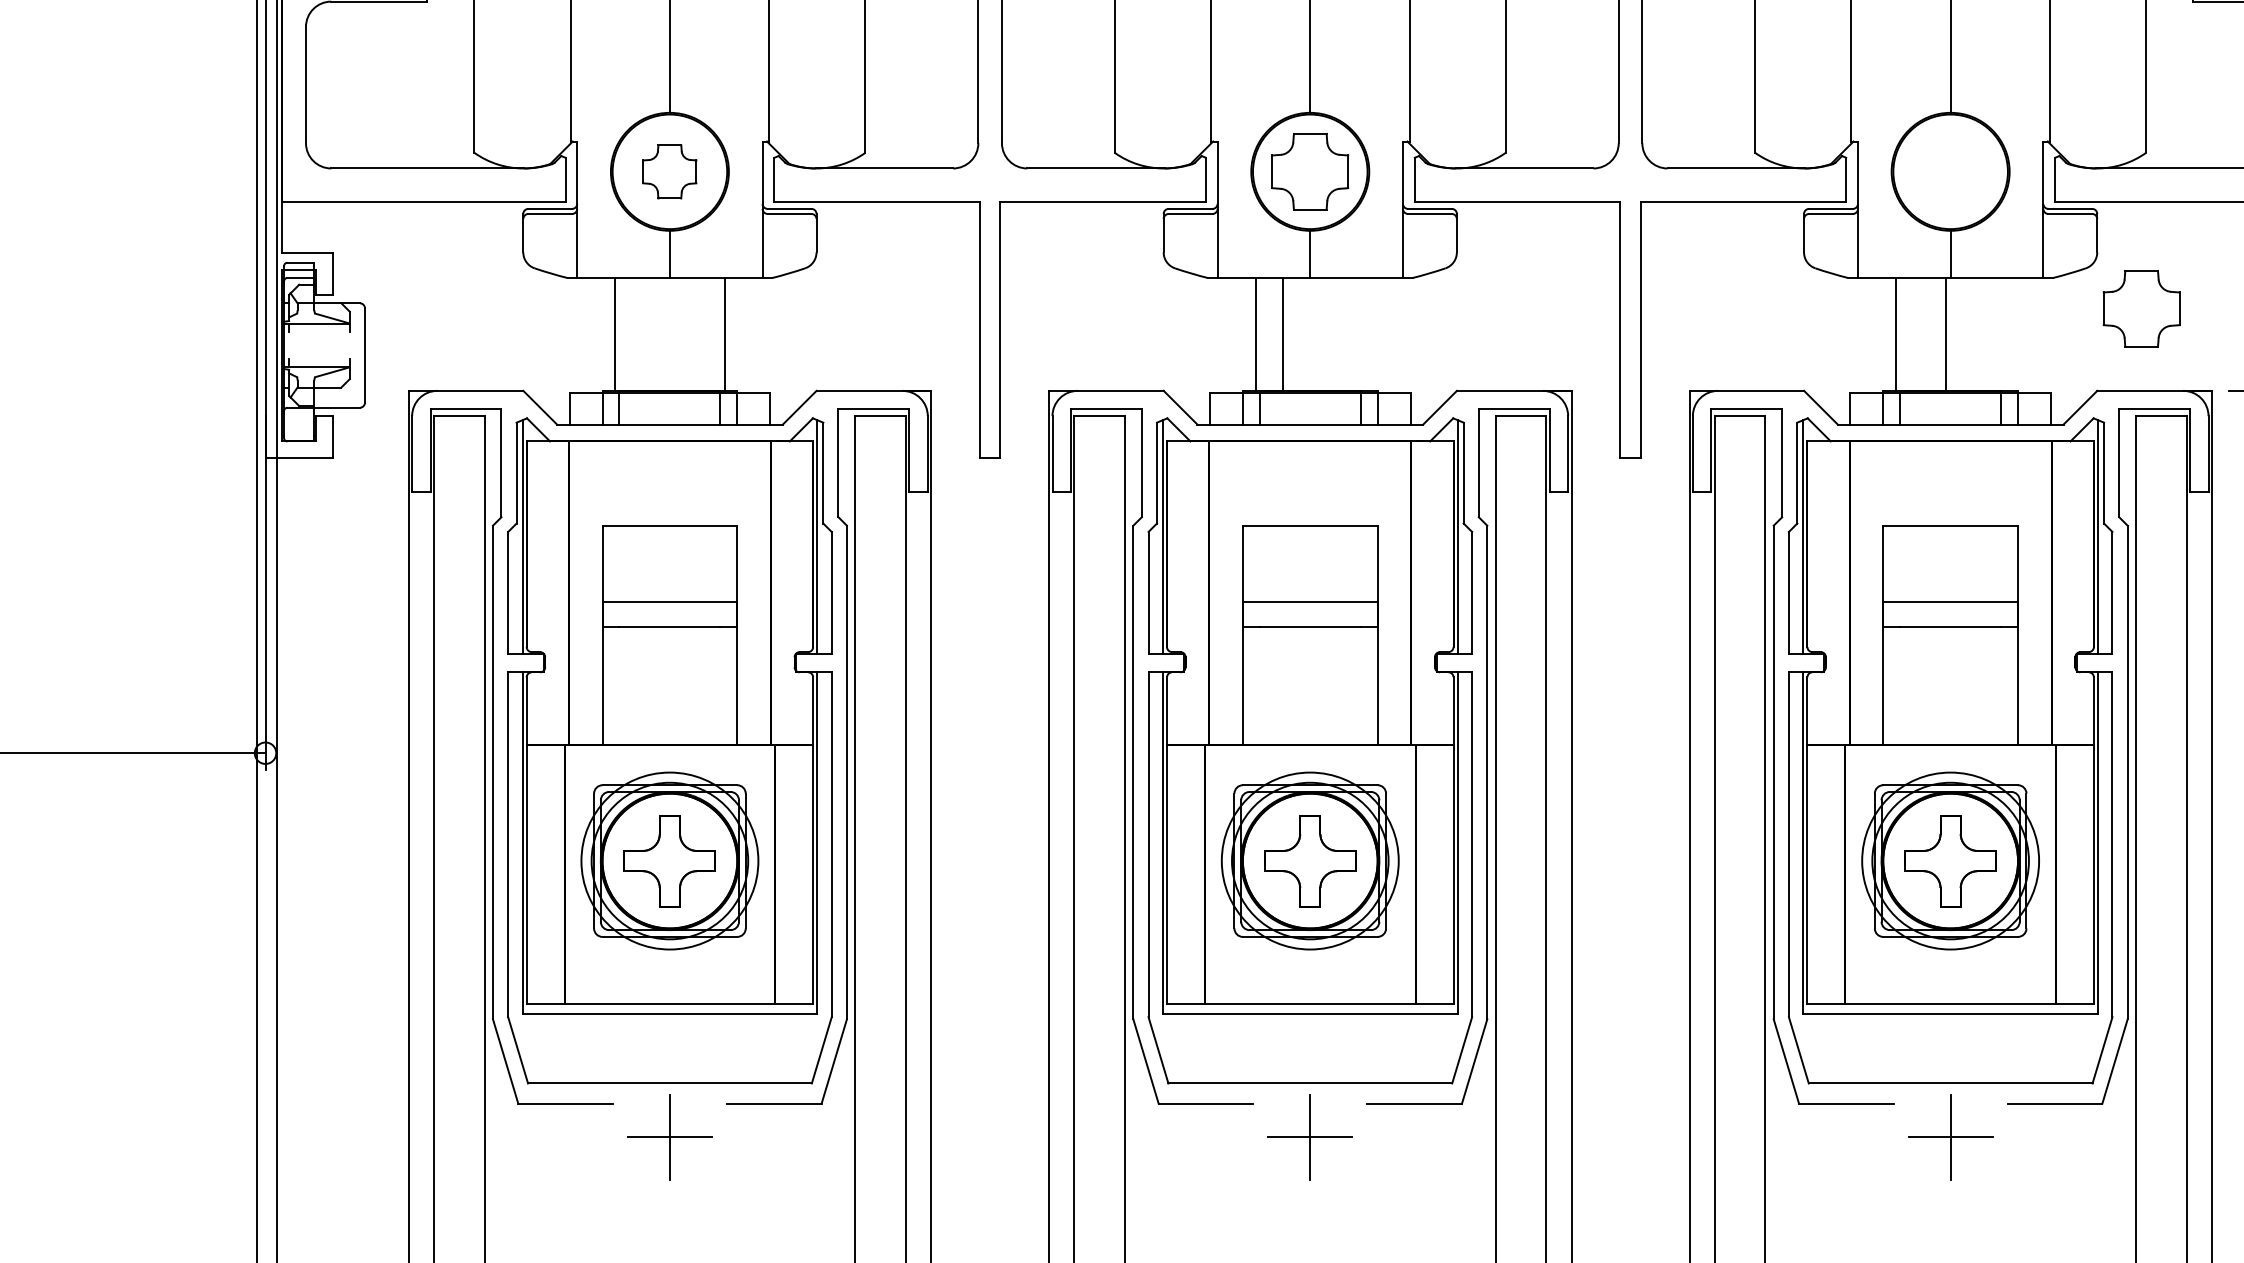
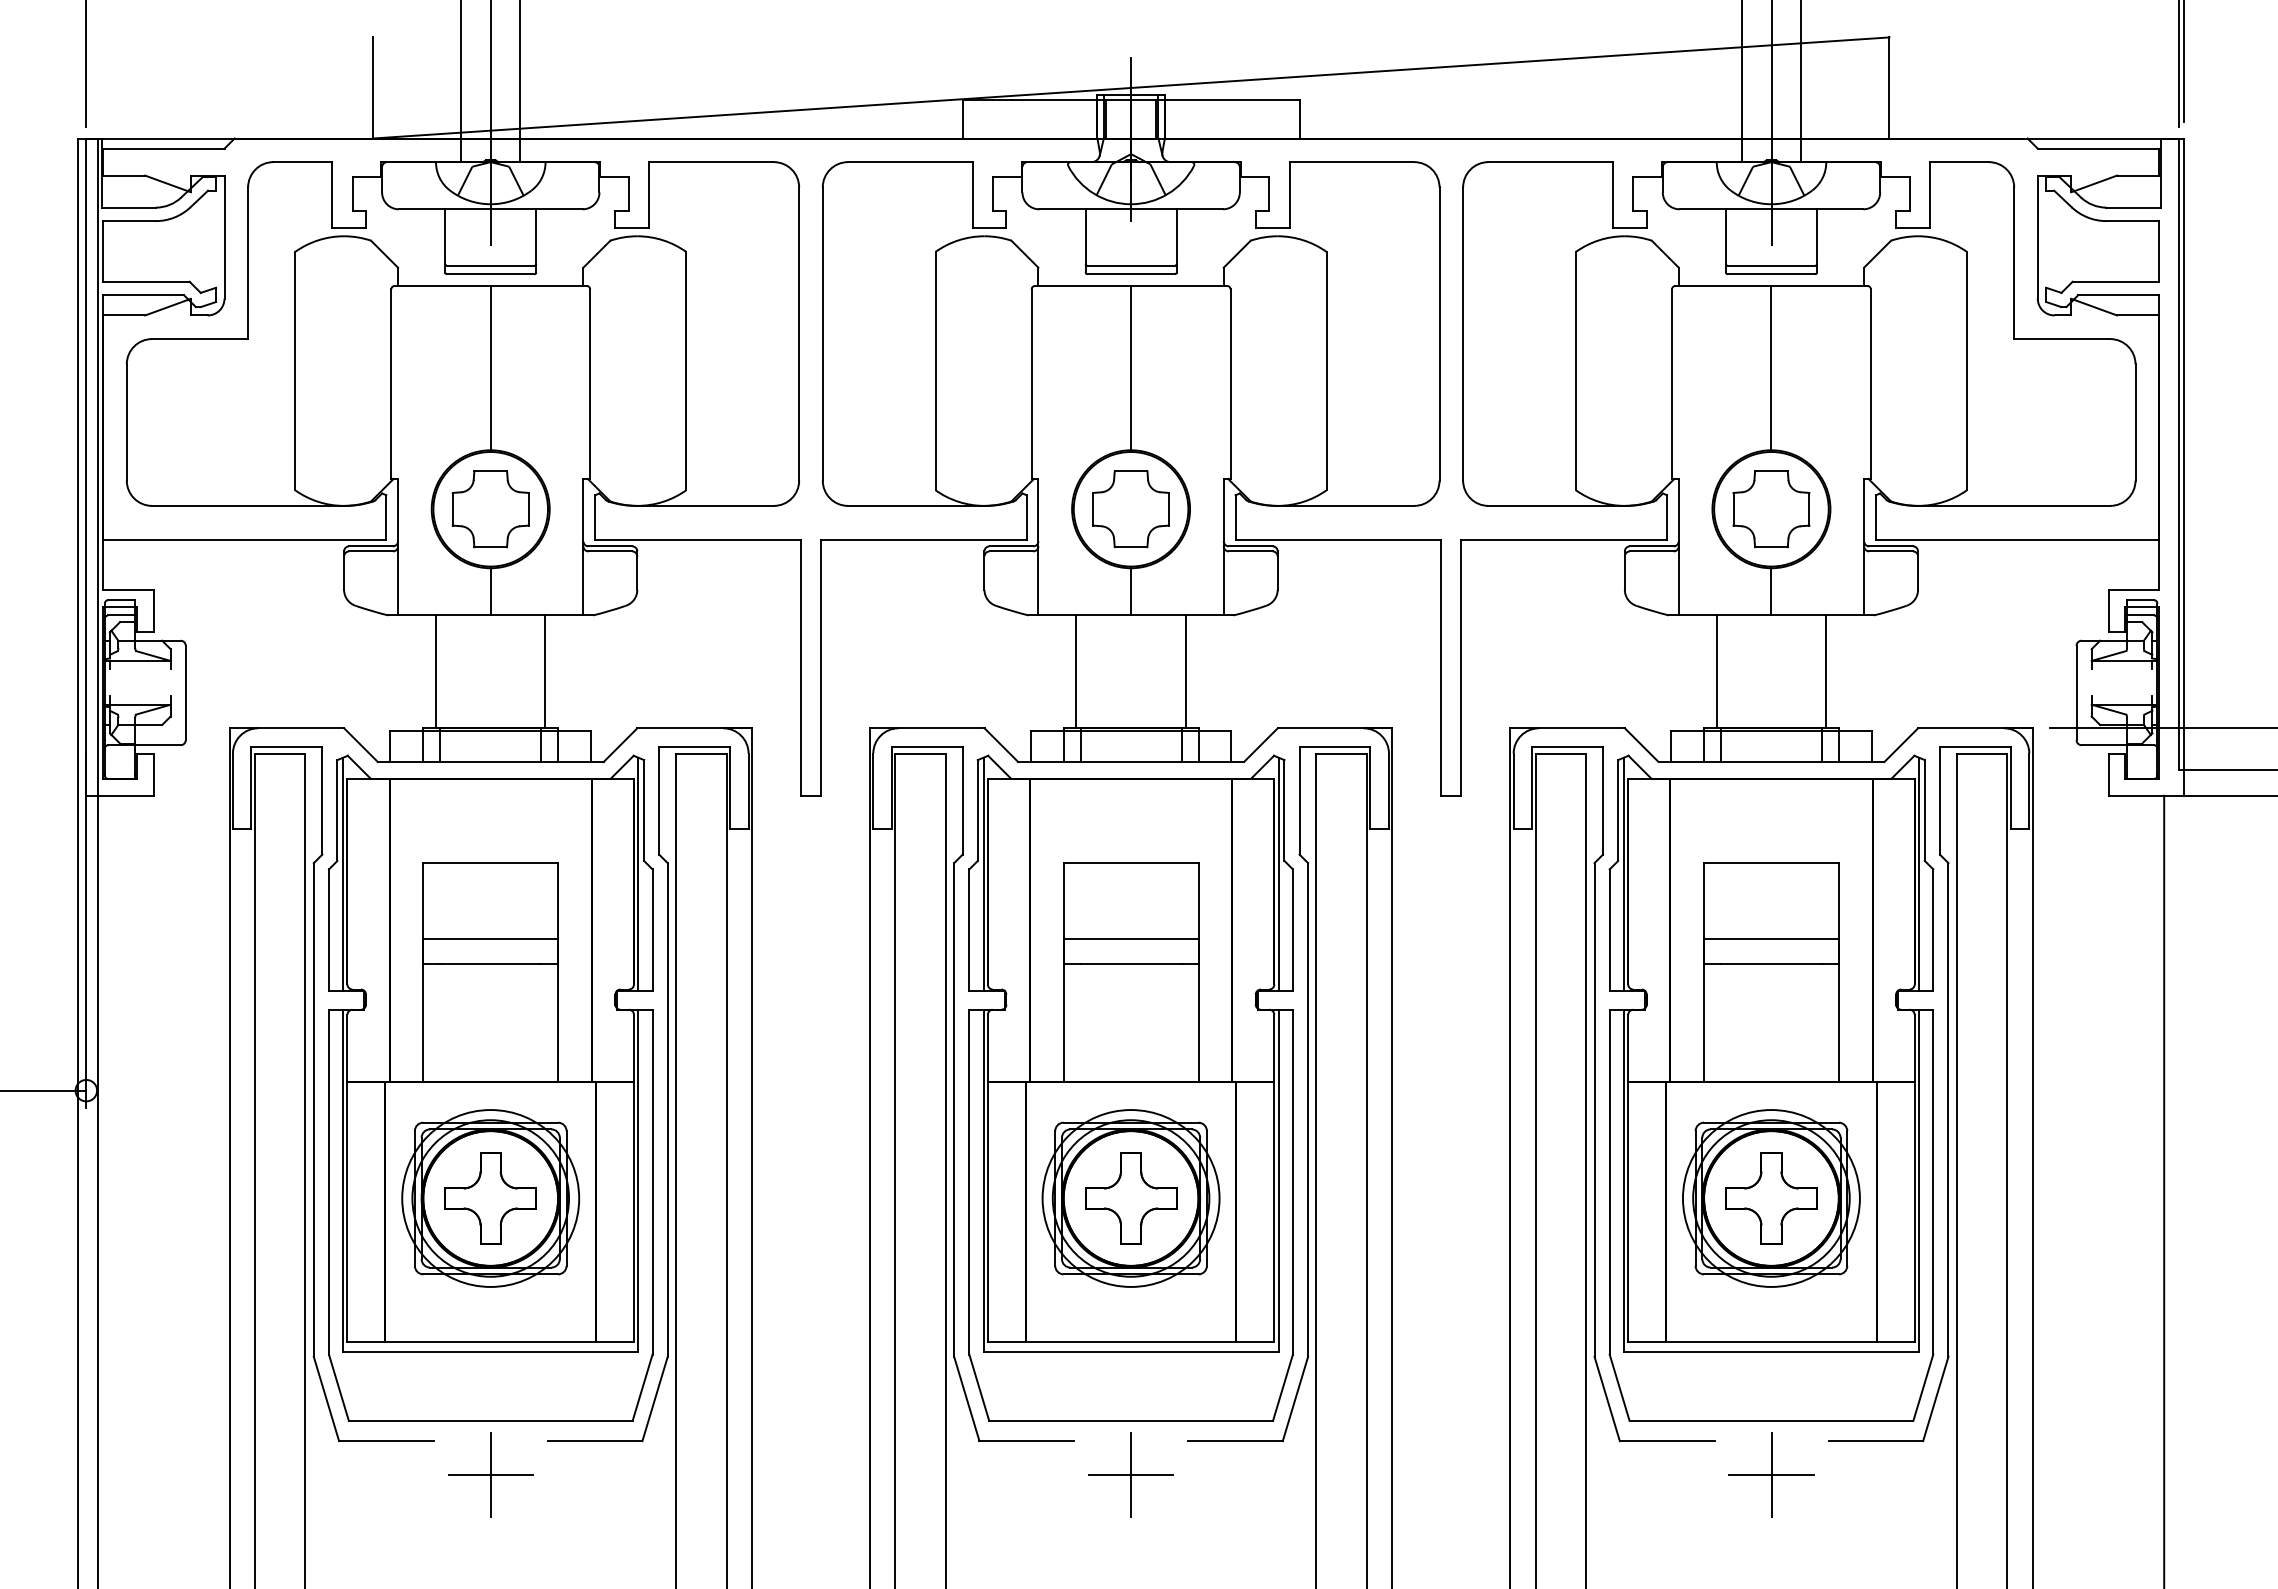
part: (669, 172) -> (490, 509), size x1.43
part: (2141, 309) -> (1771, 509), moved
line: (1282, 334) -> (1185, 671), moved
line: (1946, 334) -> (1826, 671), moved

